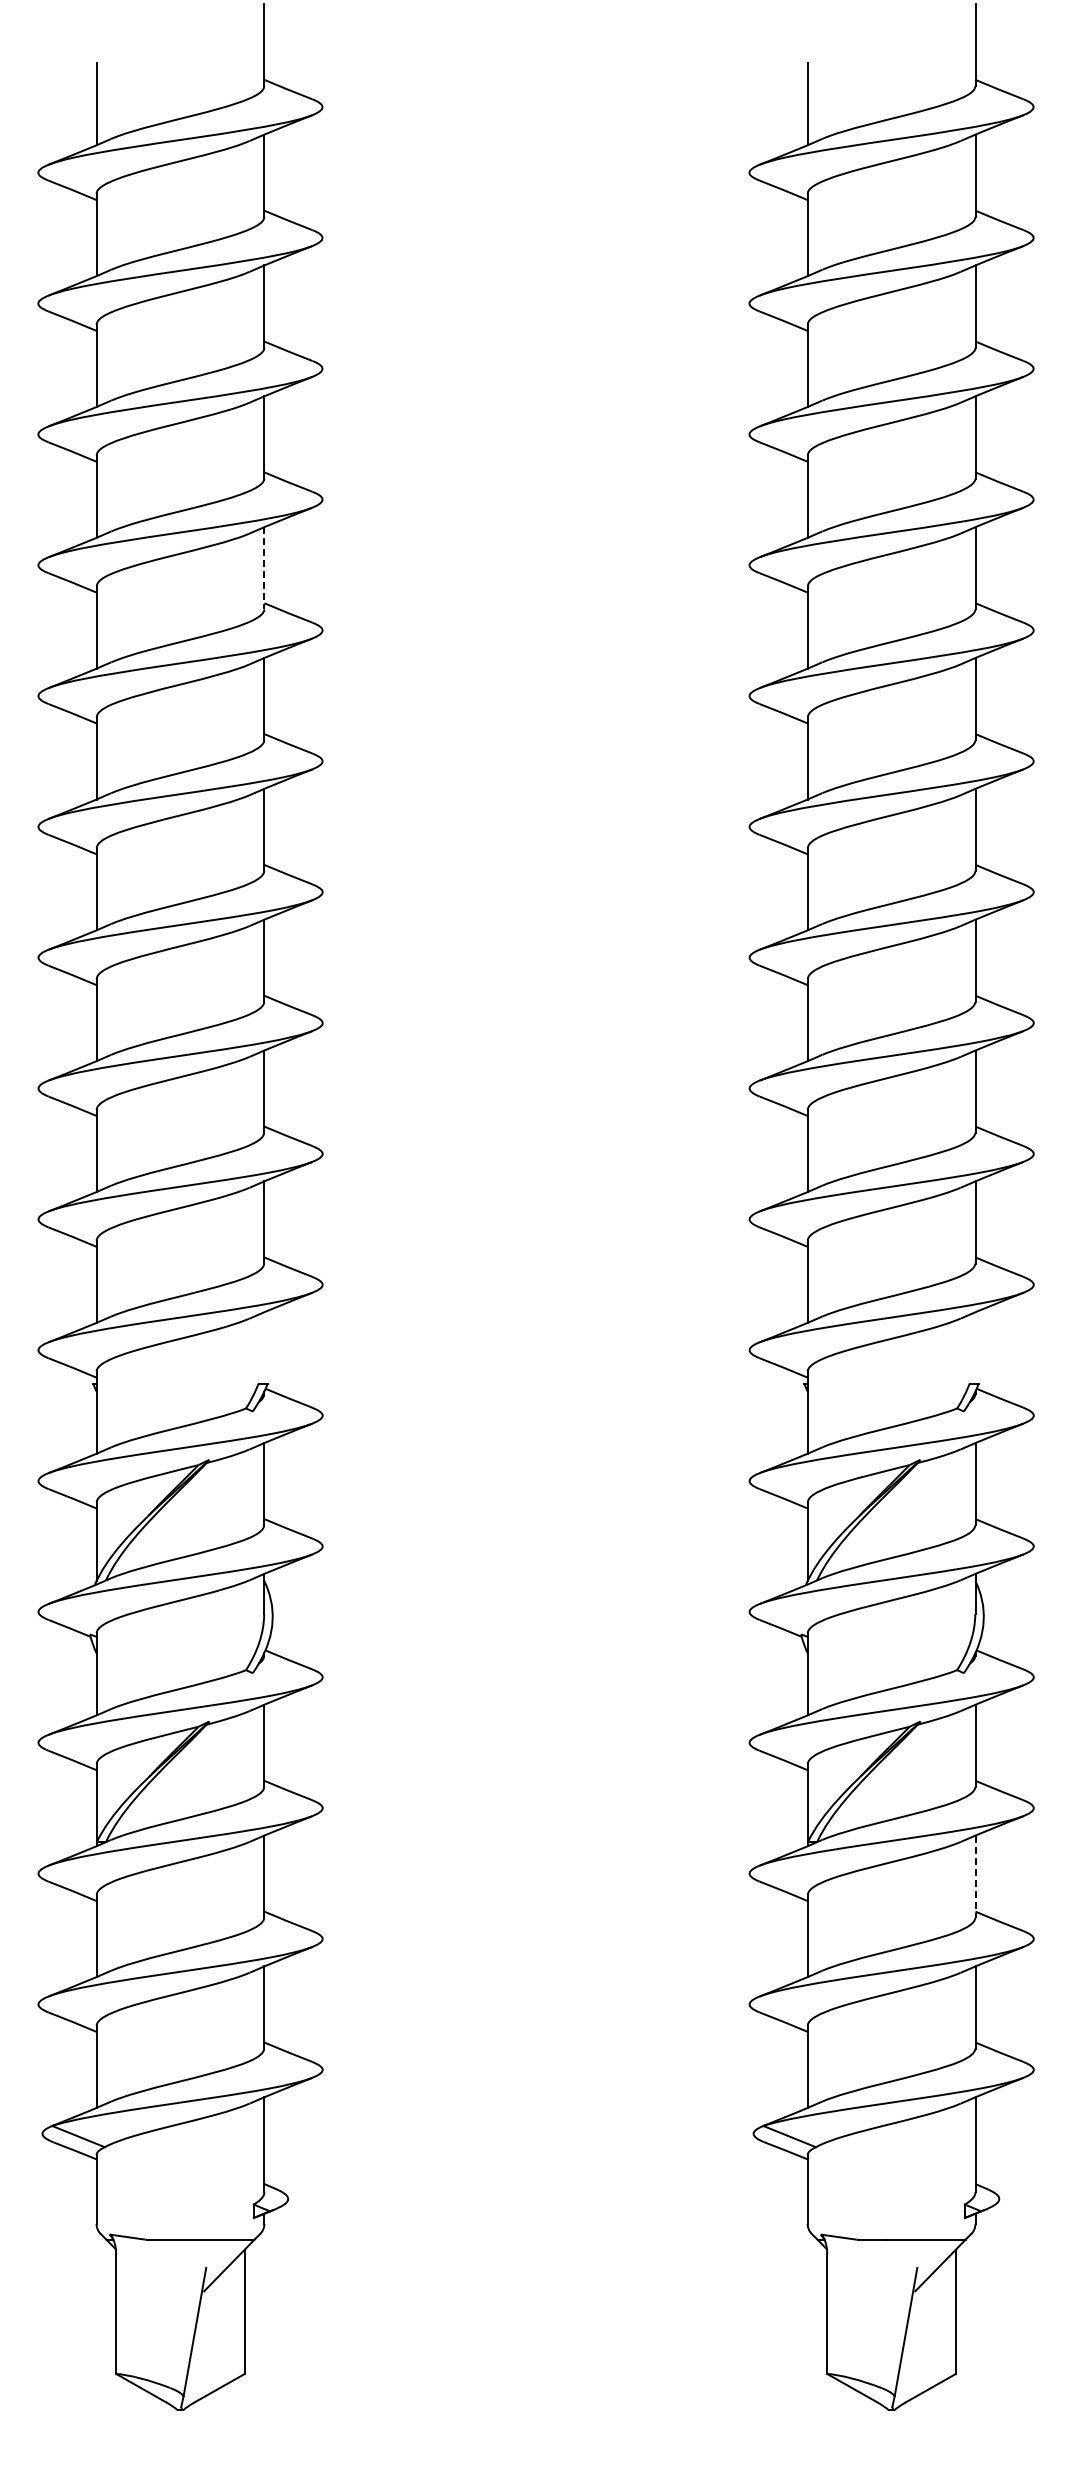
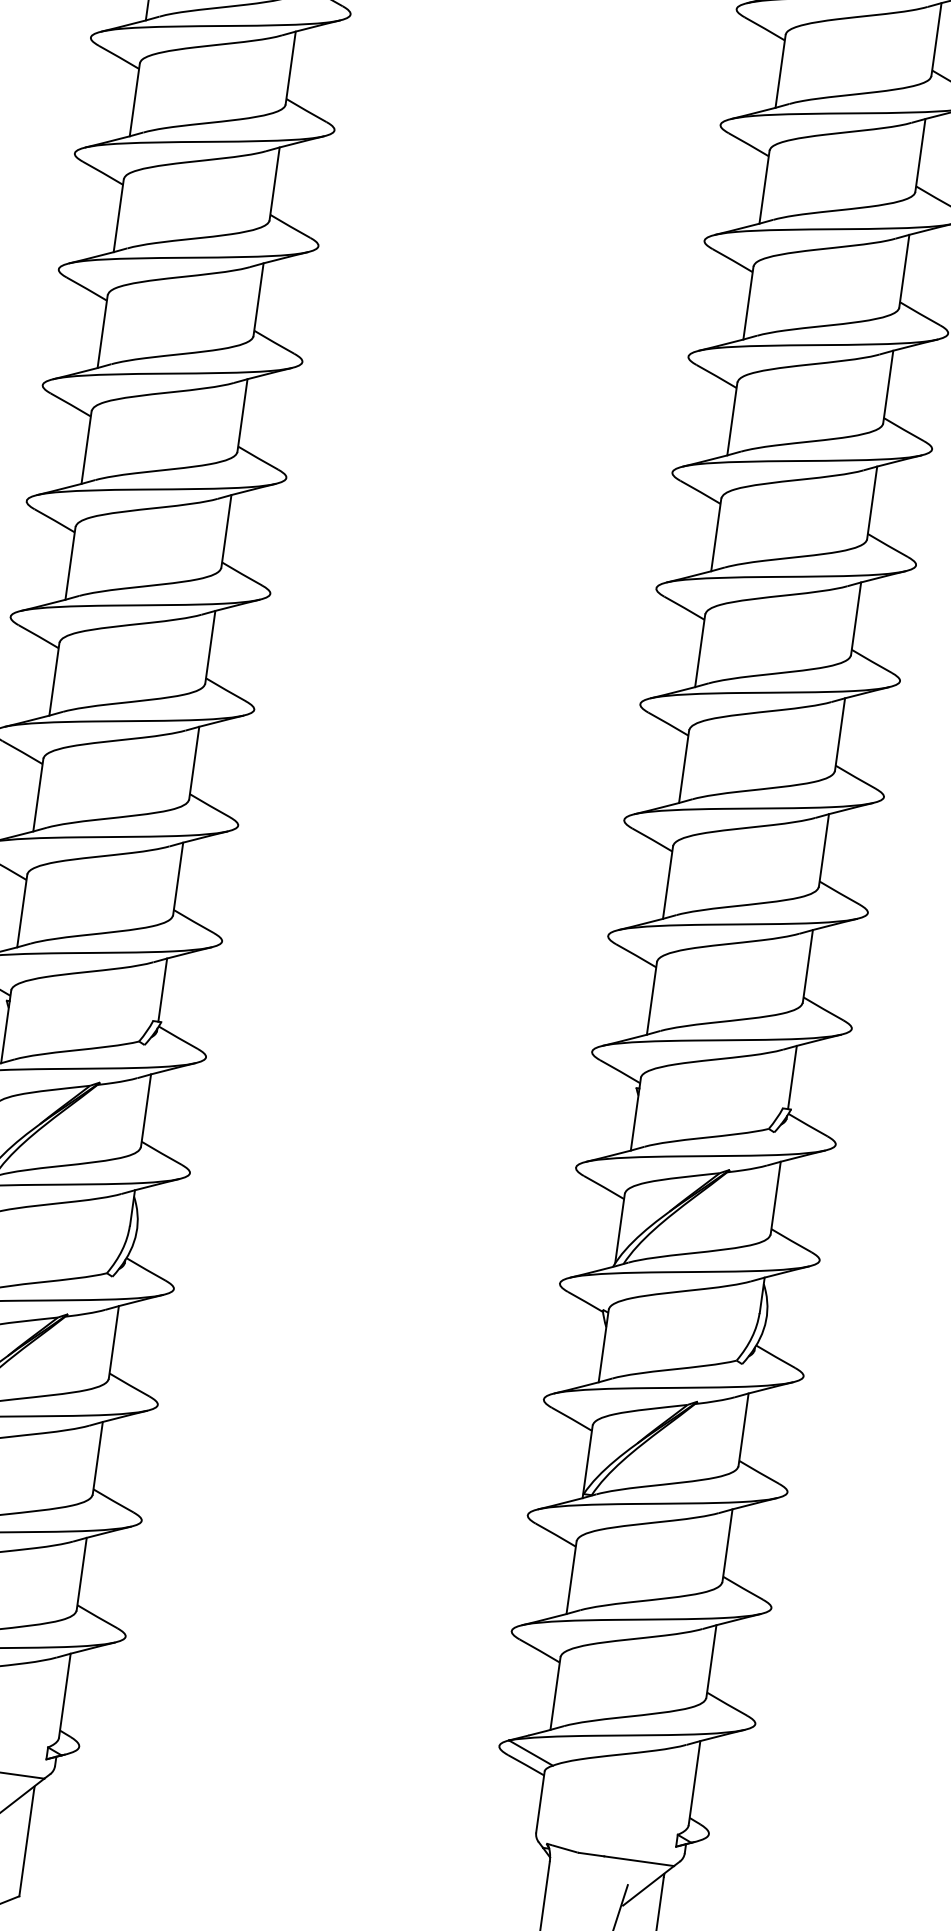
line: (264, 568) -> (258, 299), dashed -> solid
line: (264, 1347) -> (162, 989), added
line: (975, 1347) -> (792, 1077), added
line: (975, 1877) -> (727, 1546), dashed -> solid

